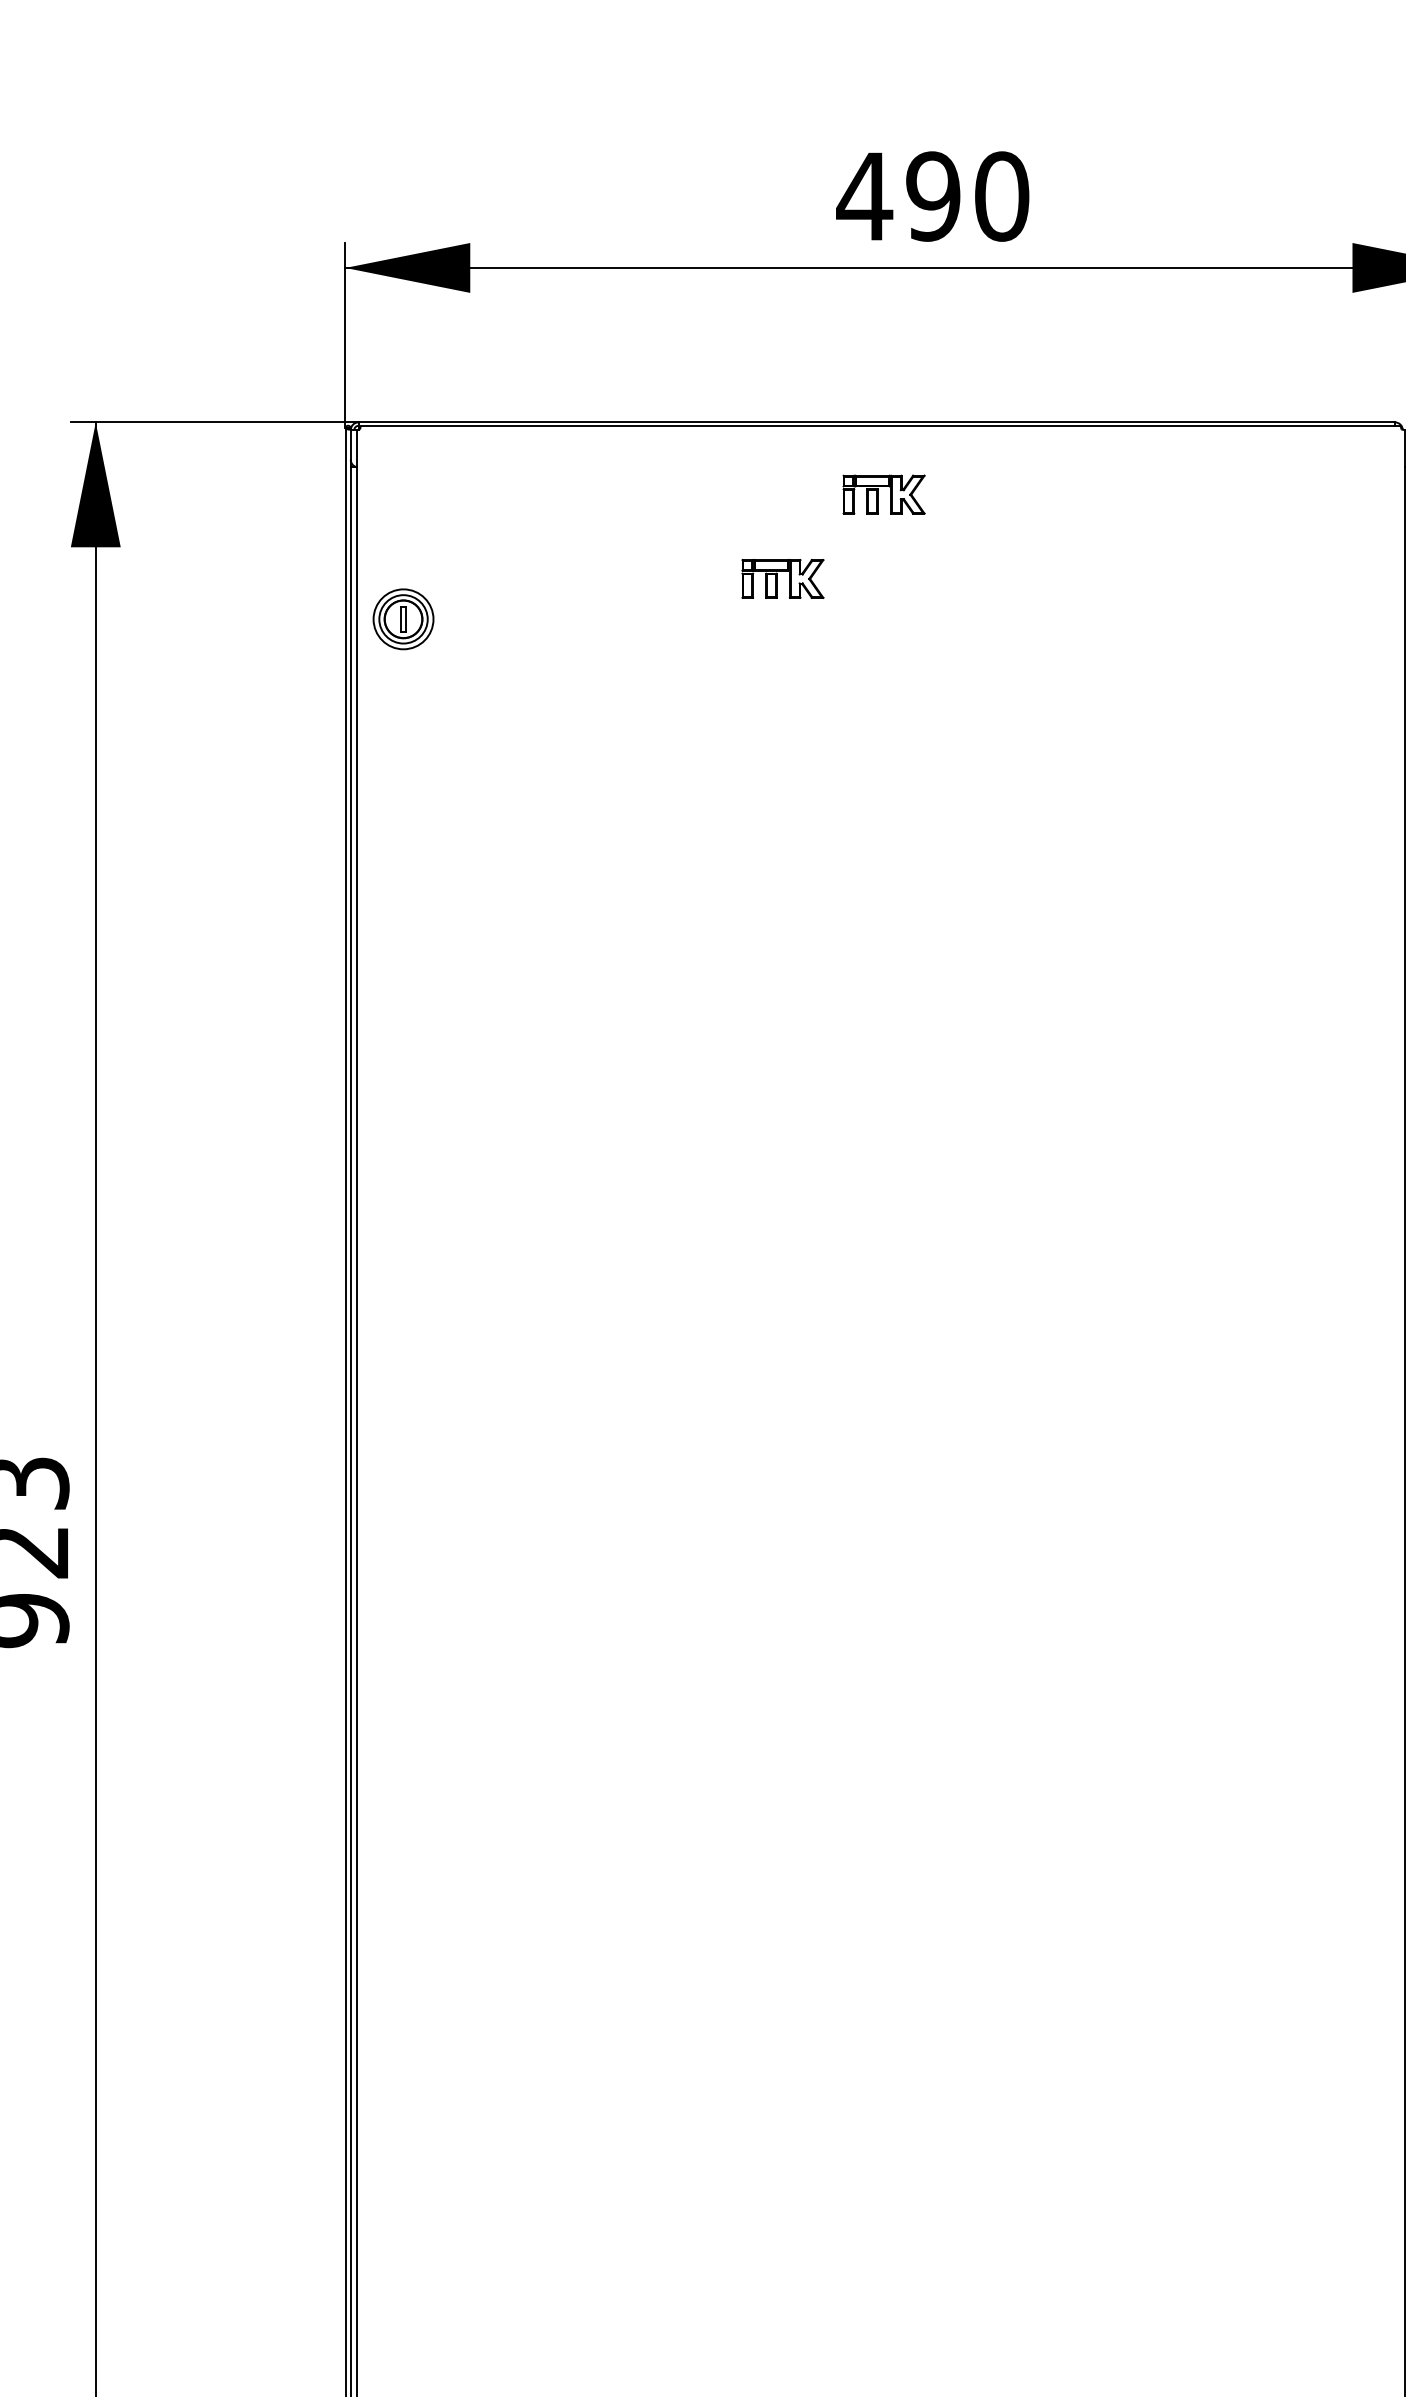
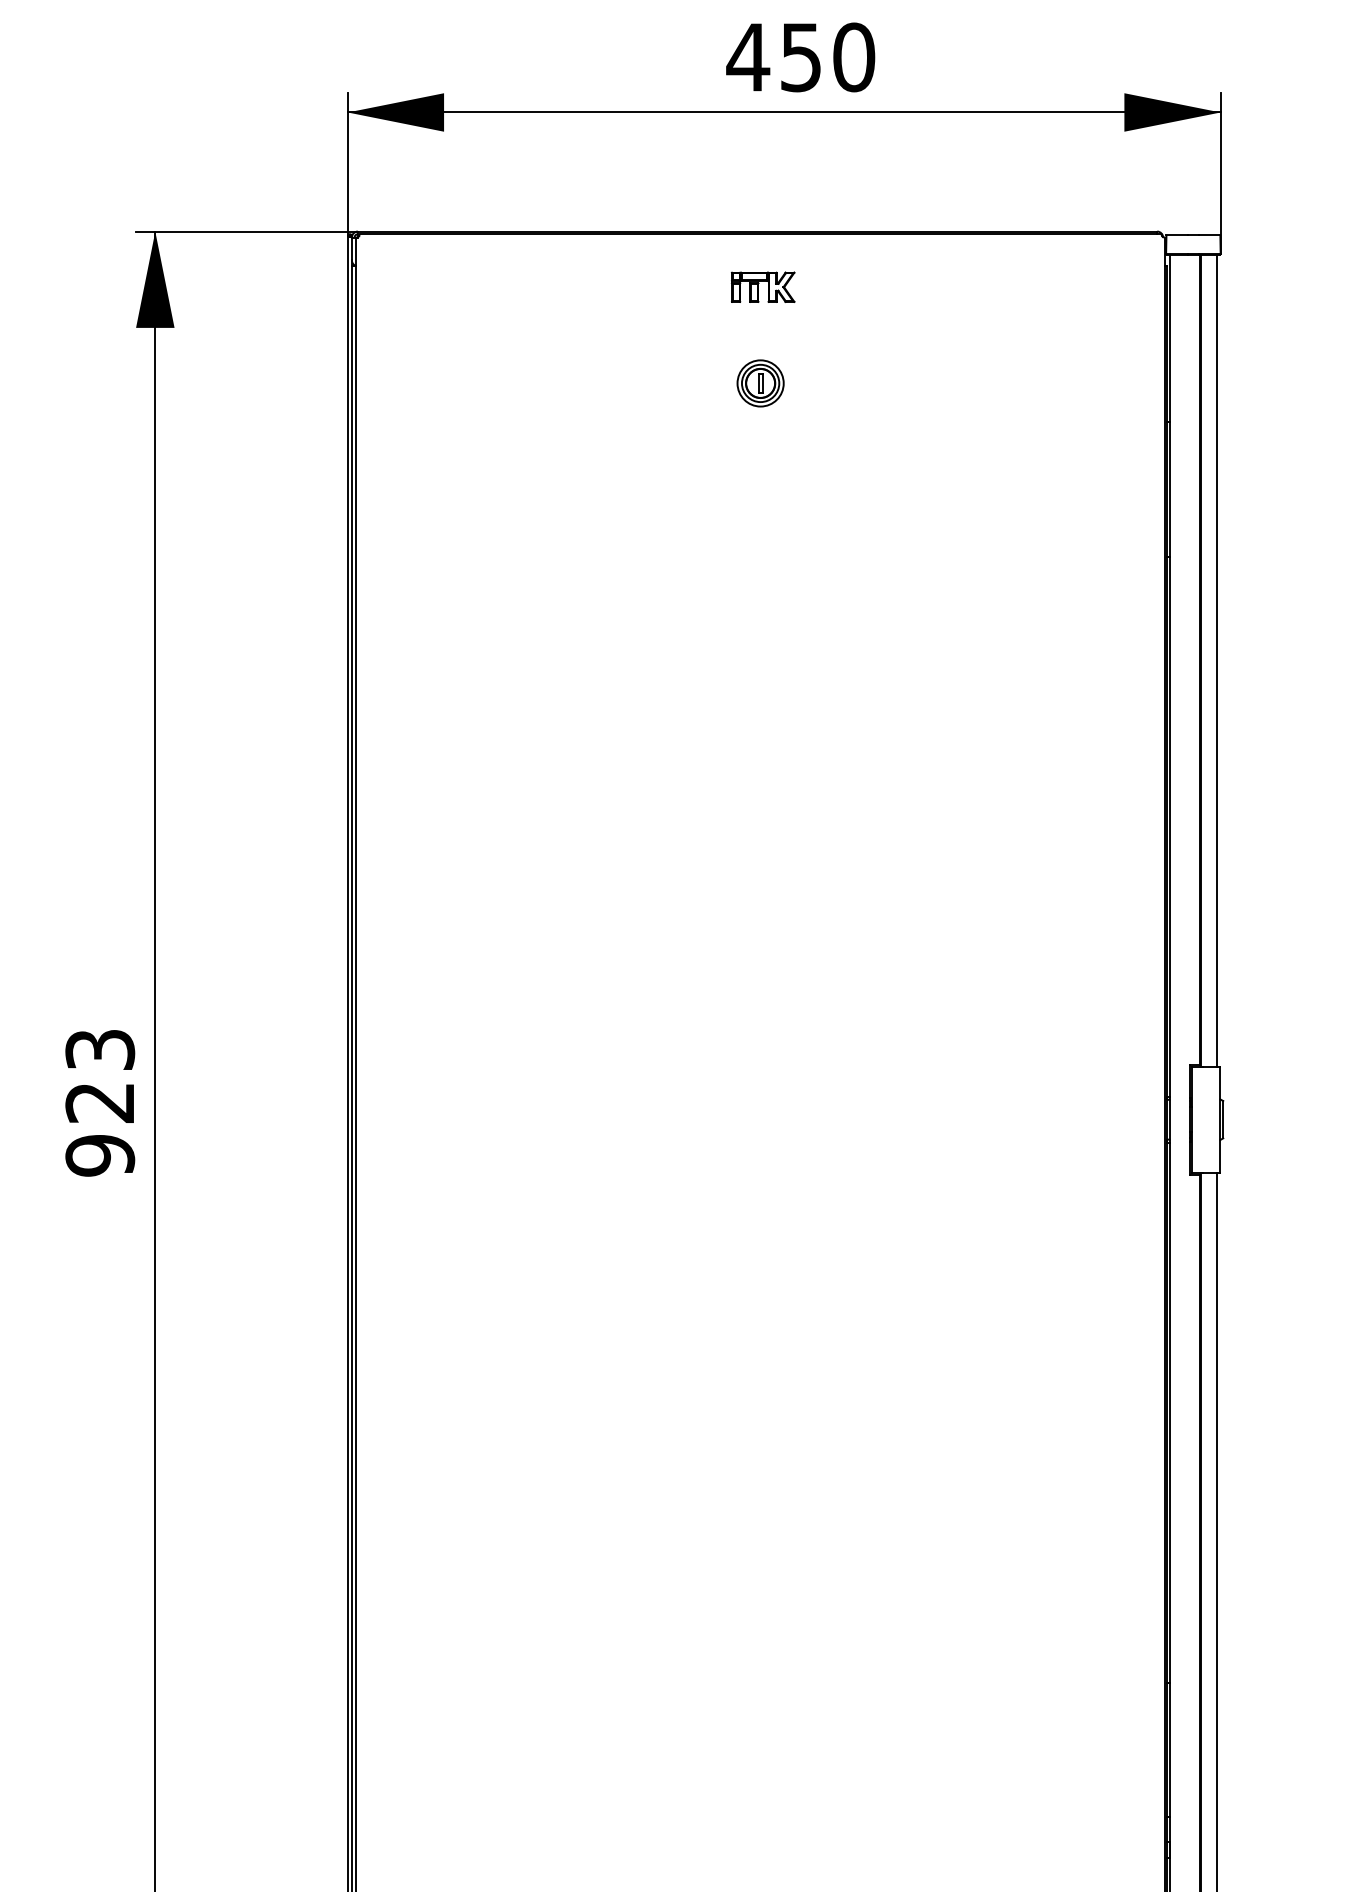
text: (932, 196) -> (800, 57), 490 -> 450
part: (783, 577) -> (685, 351), removed
part: (403, 619) -> (760, 383), moved

